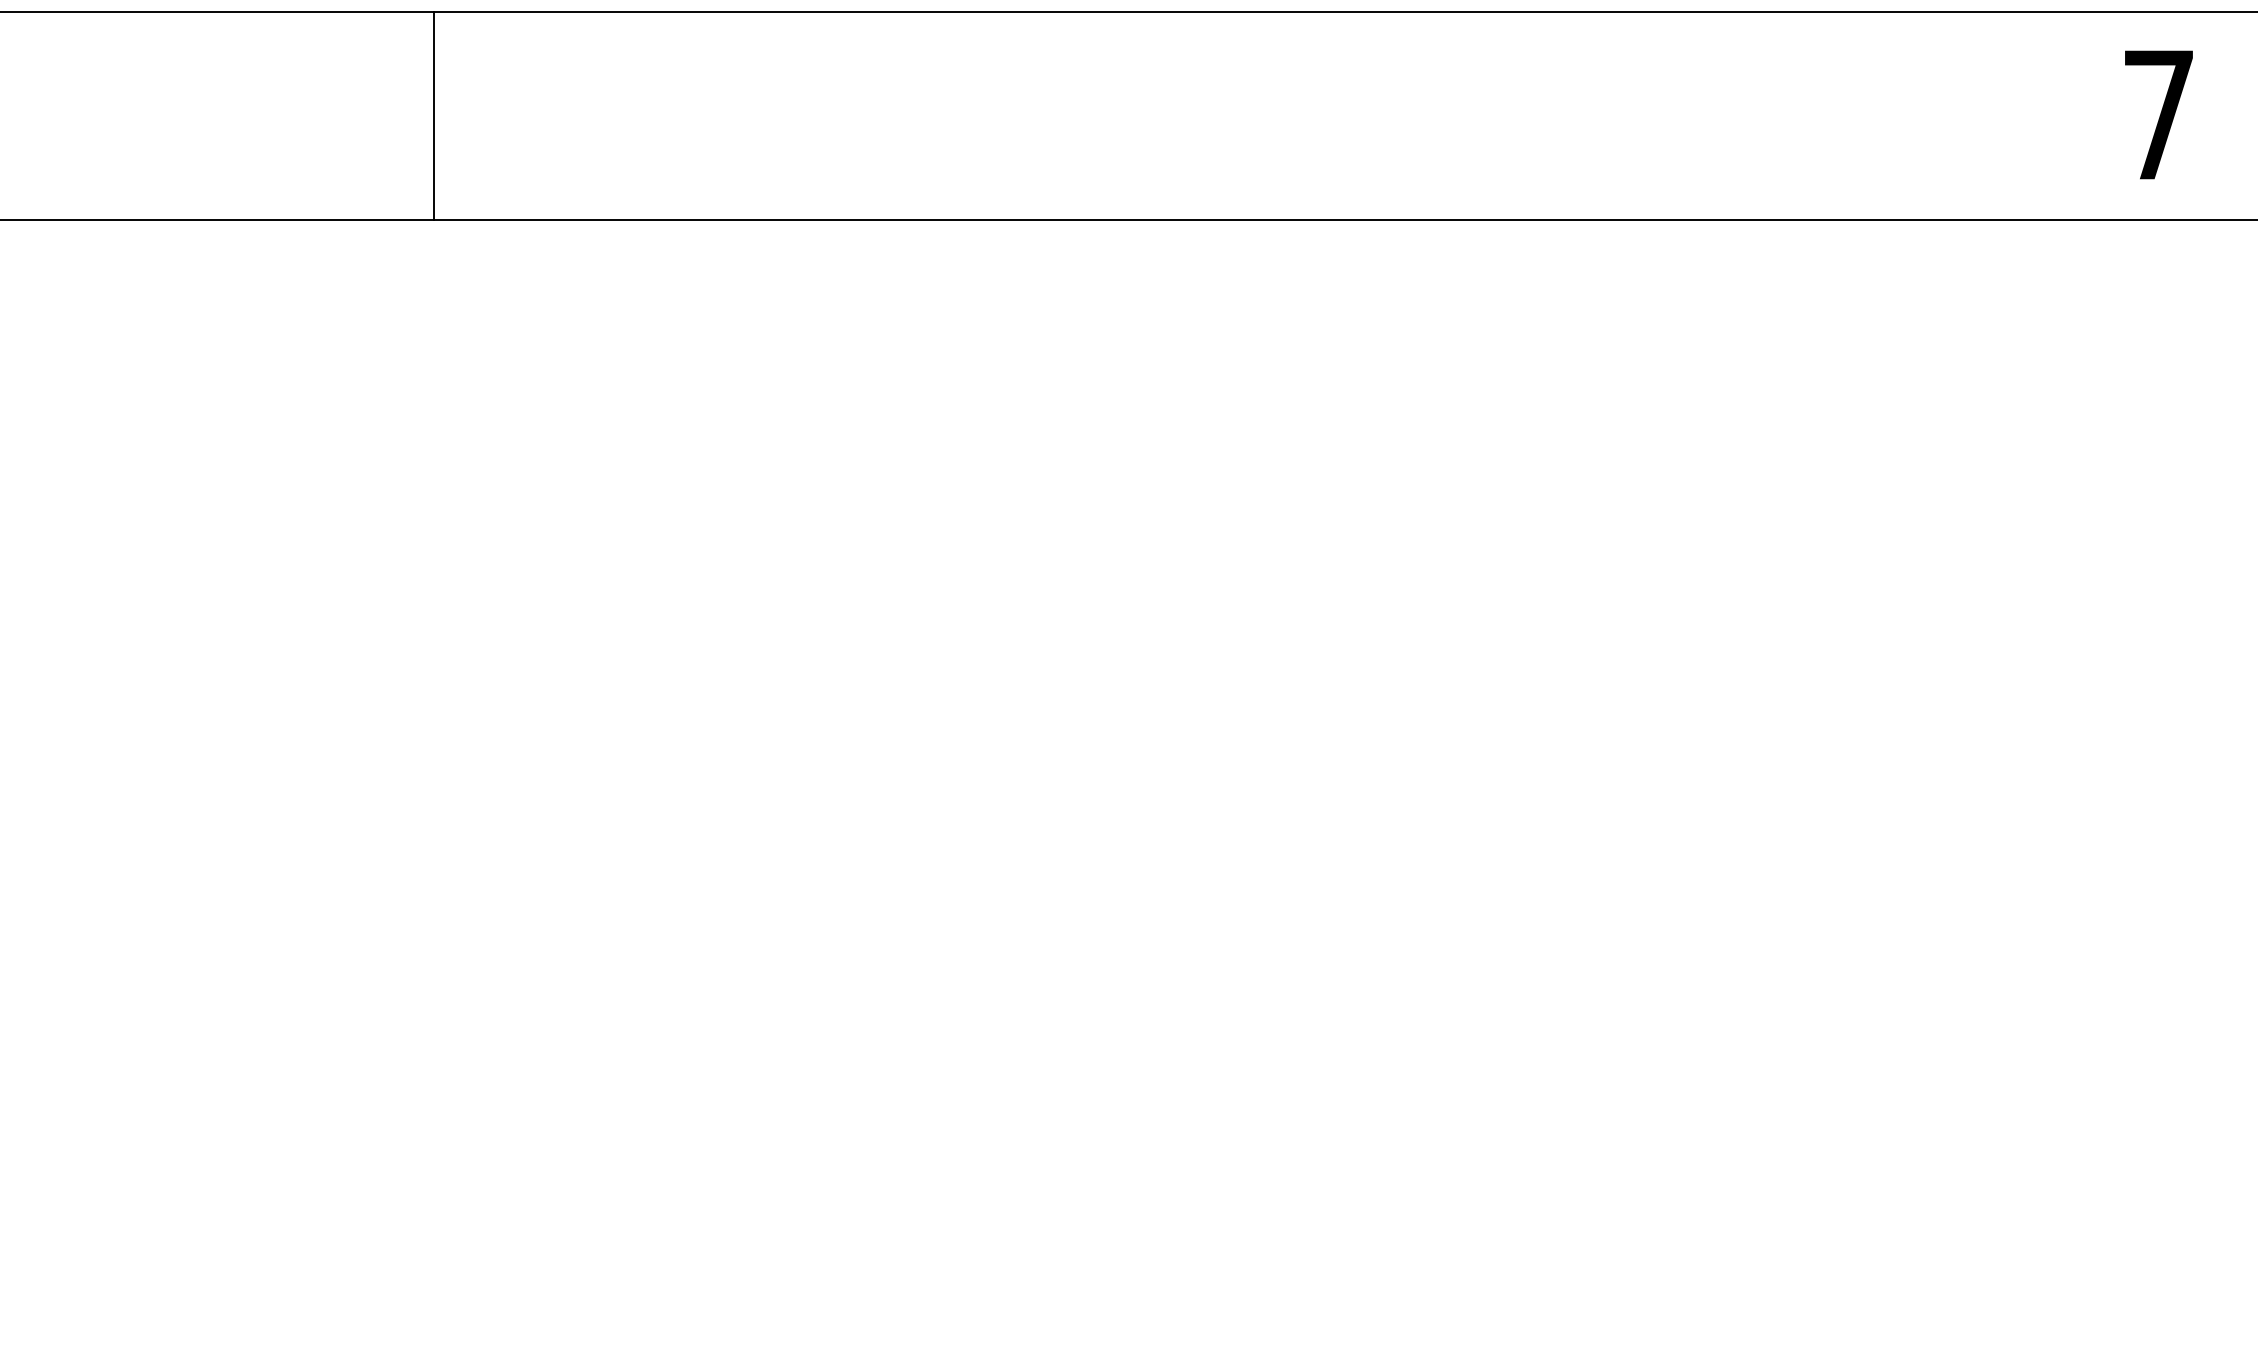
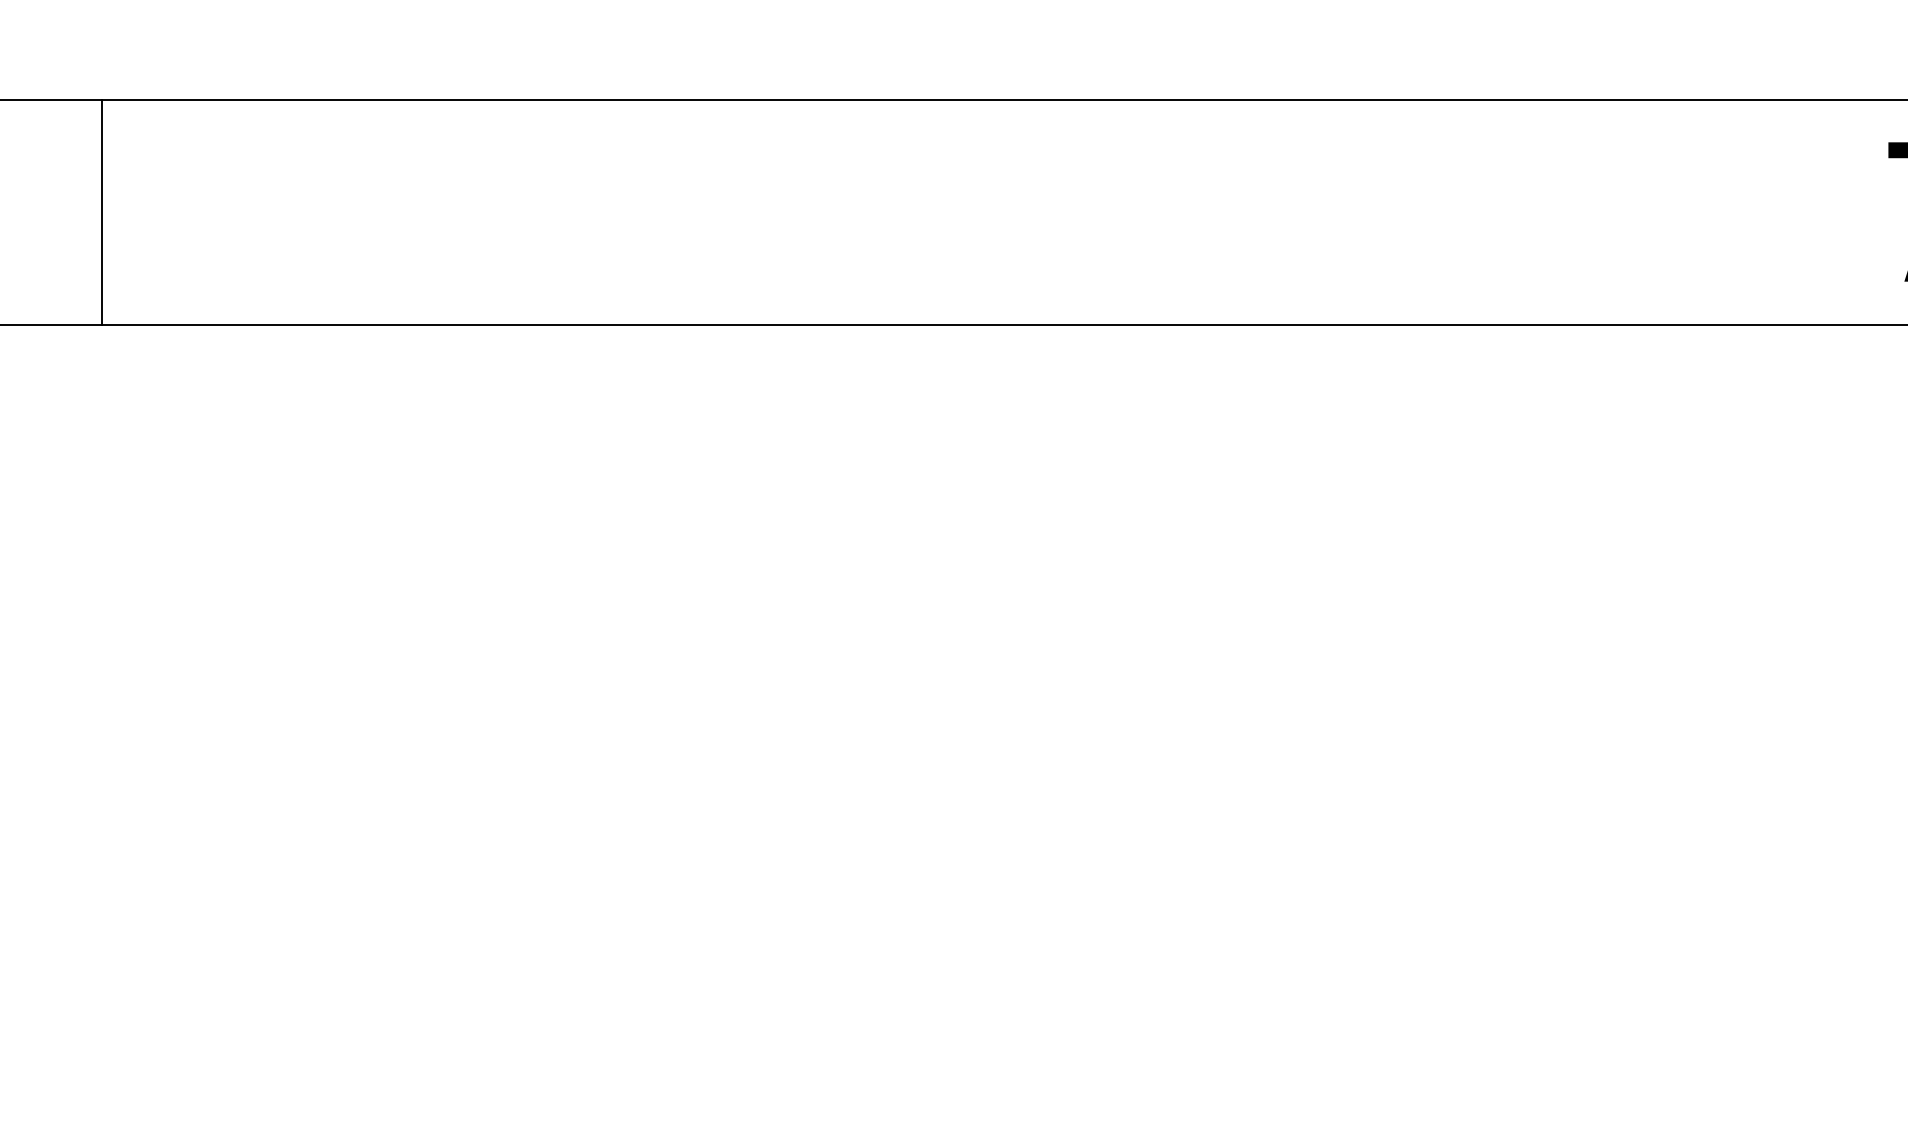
line: (434, 115) -> (102, 212), moved

